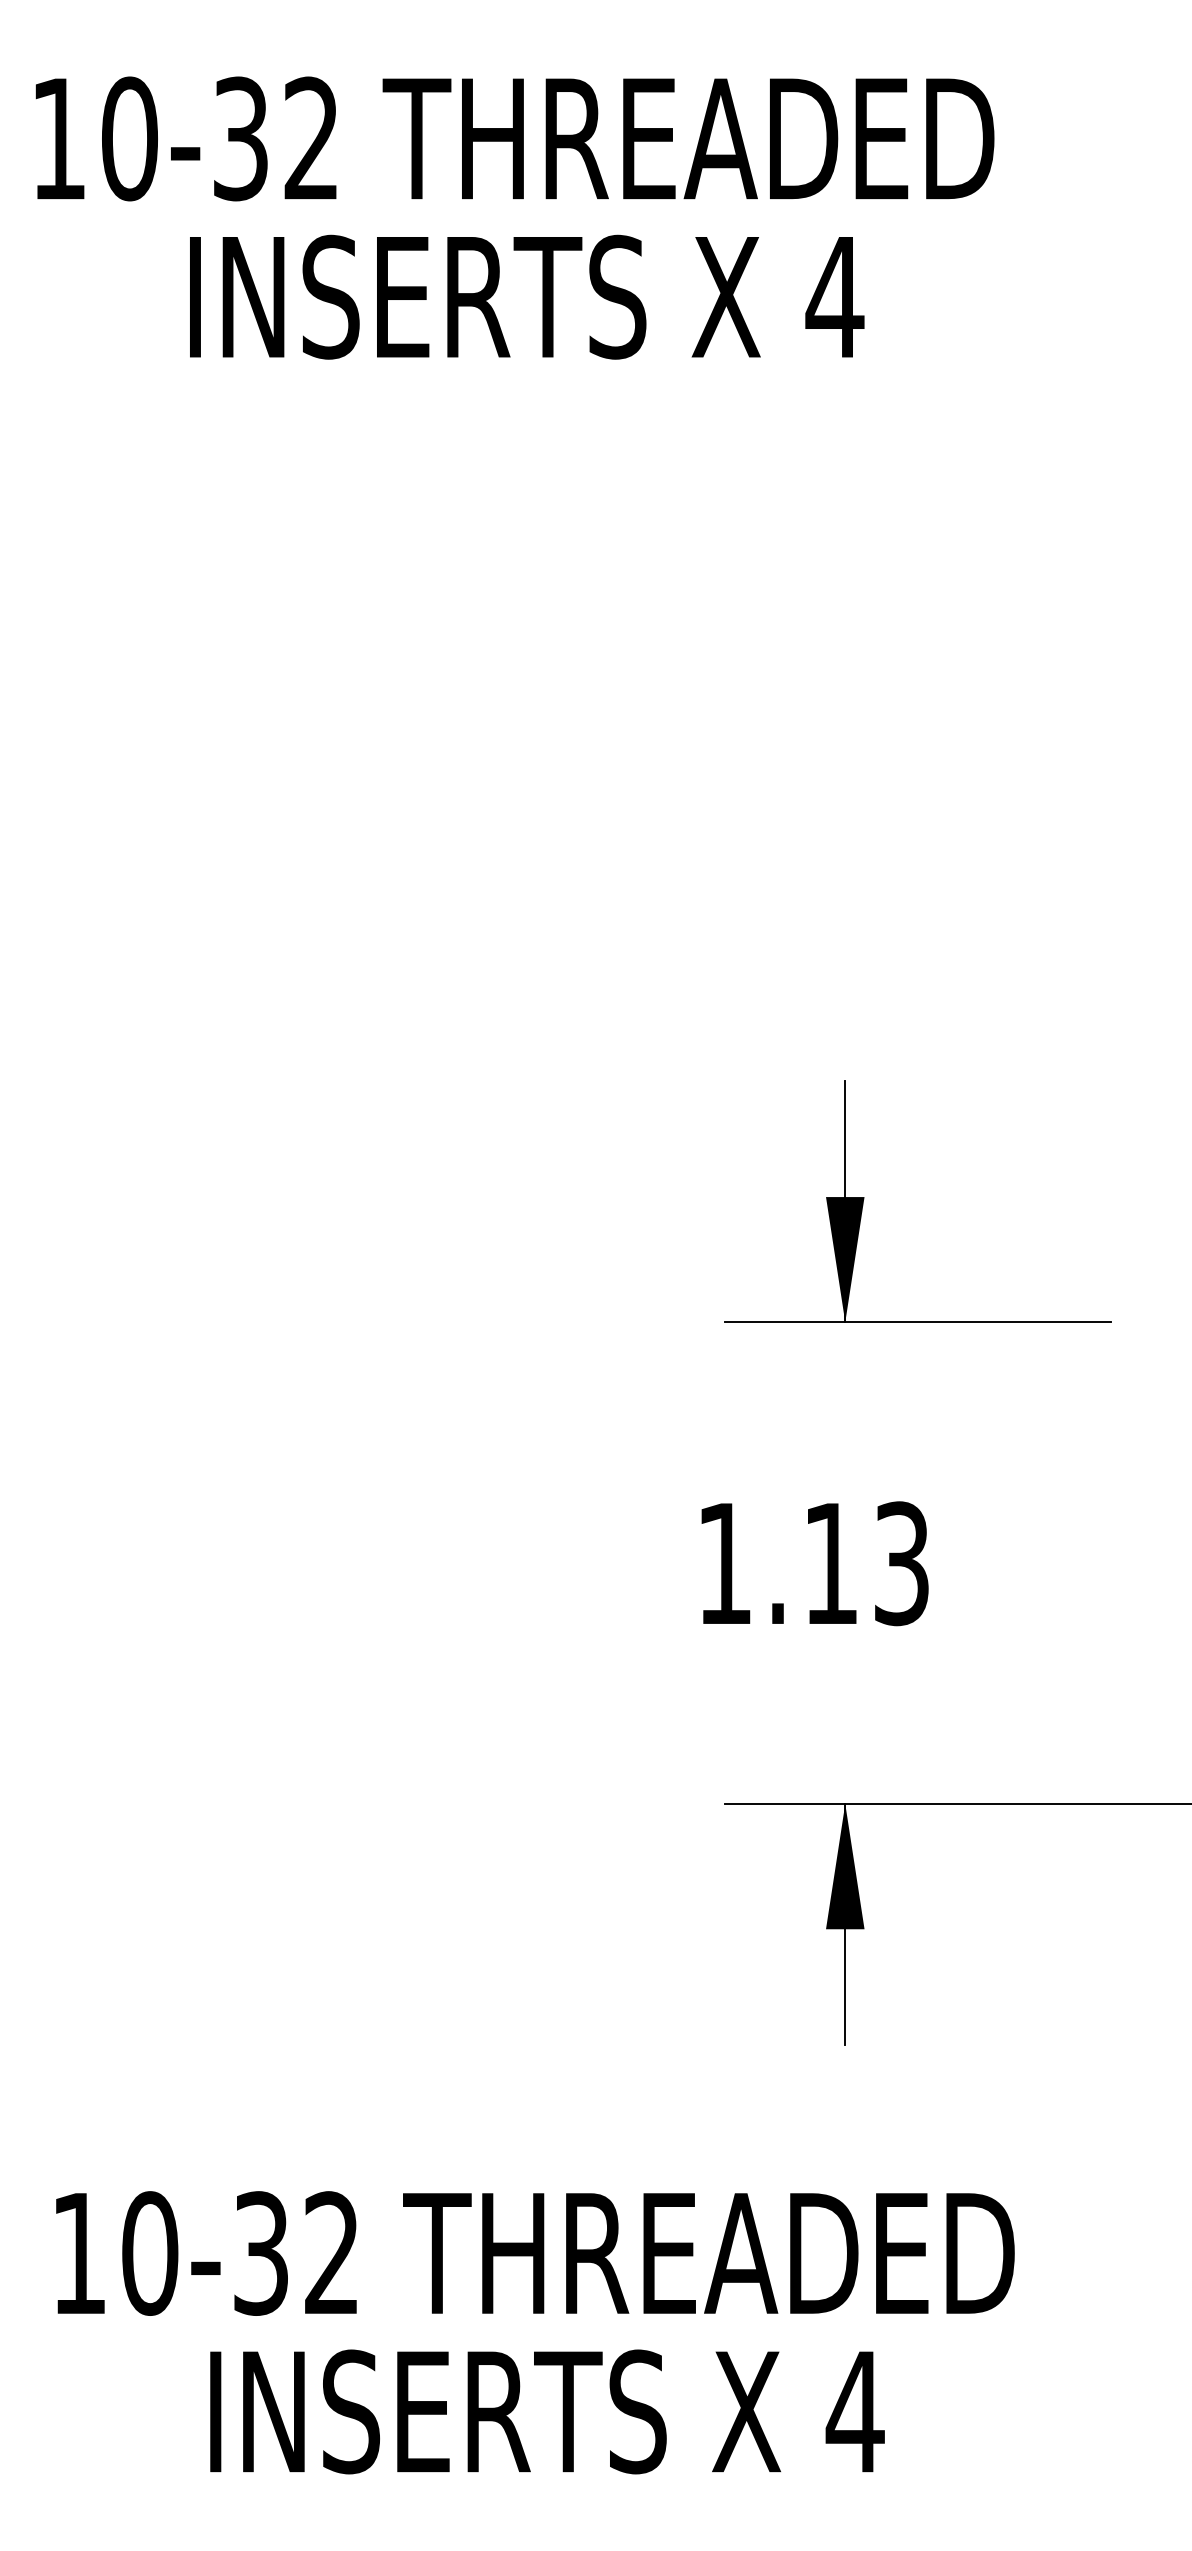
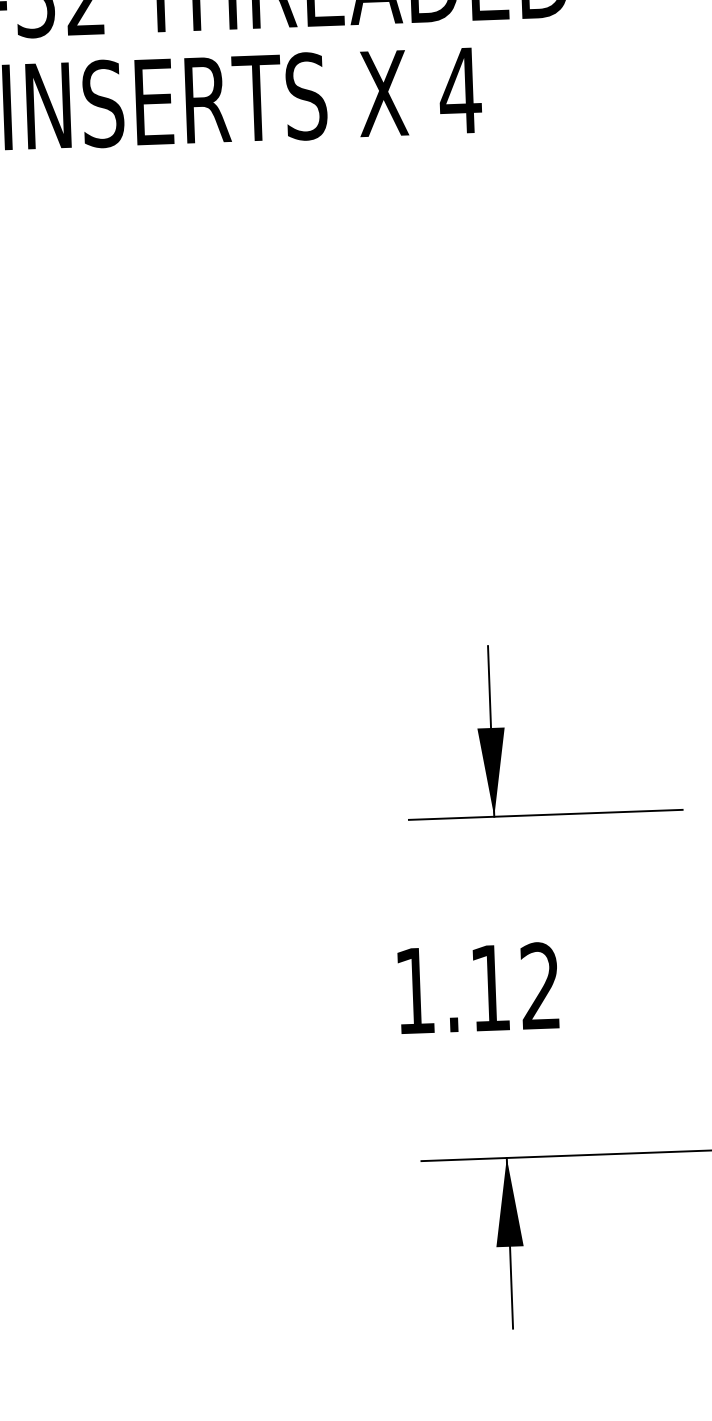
text: (901, 1563) -> (540, 986), 1.13 -> 1.12

